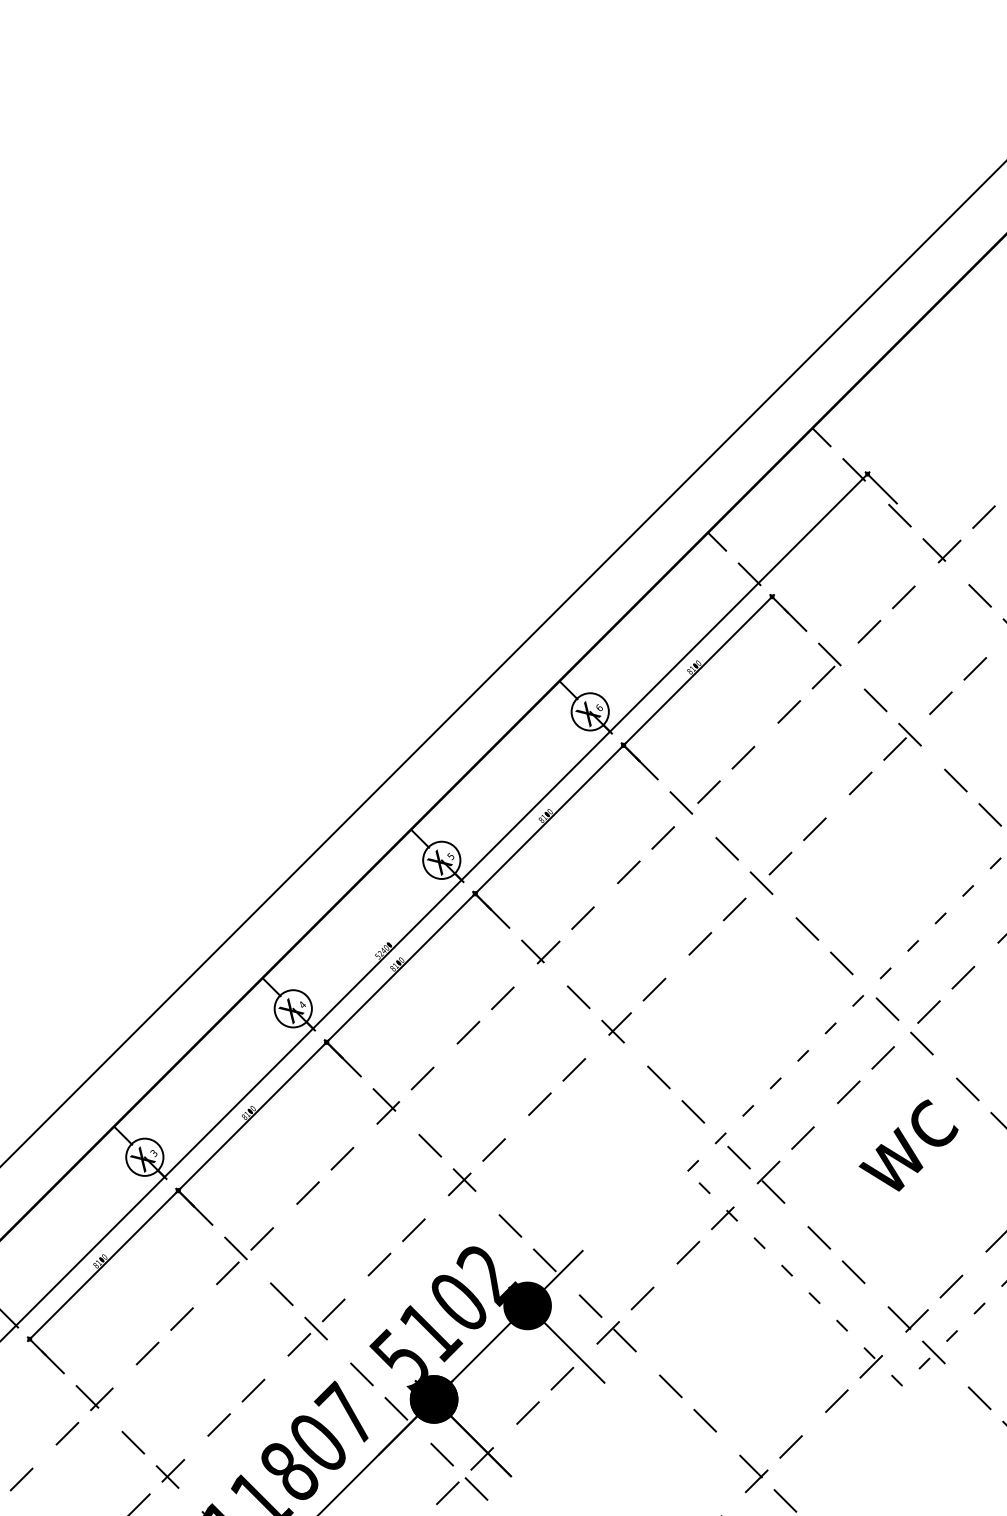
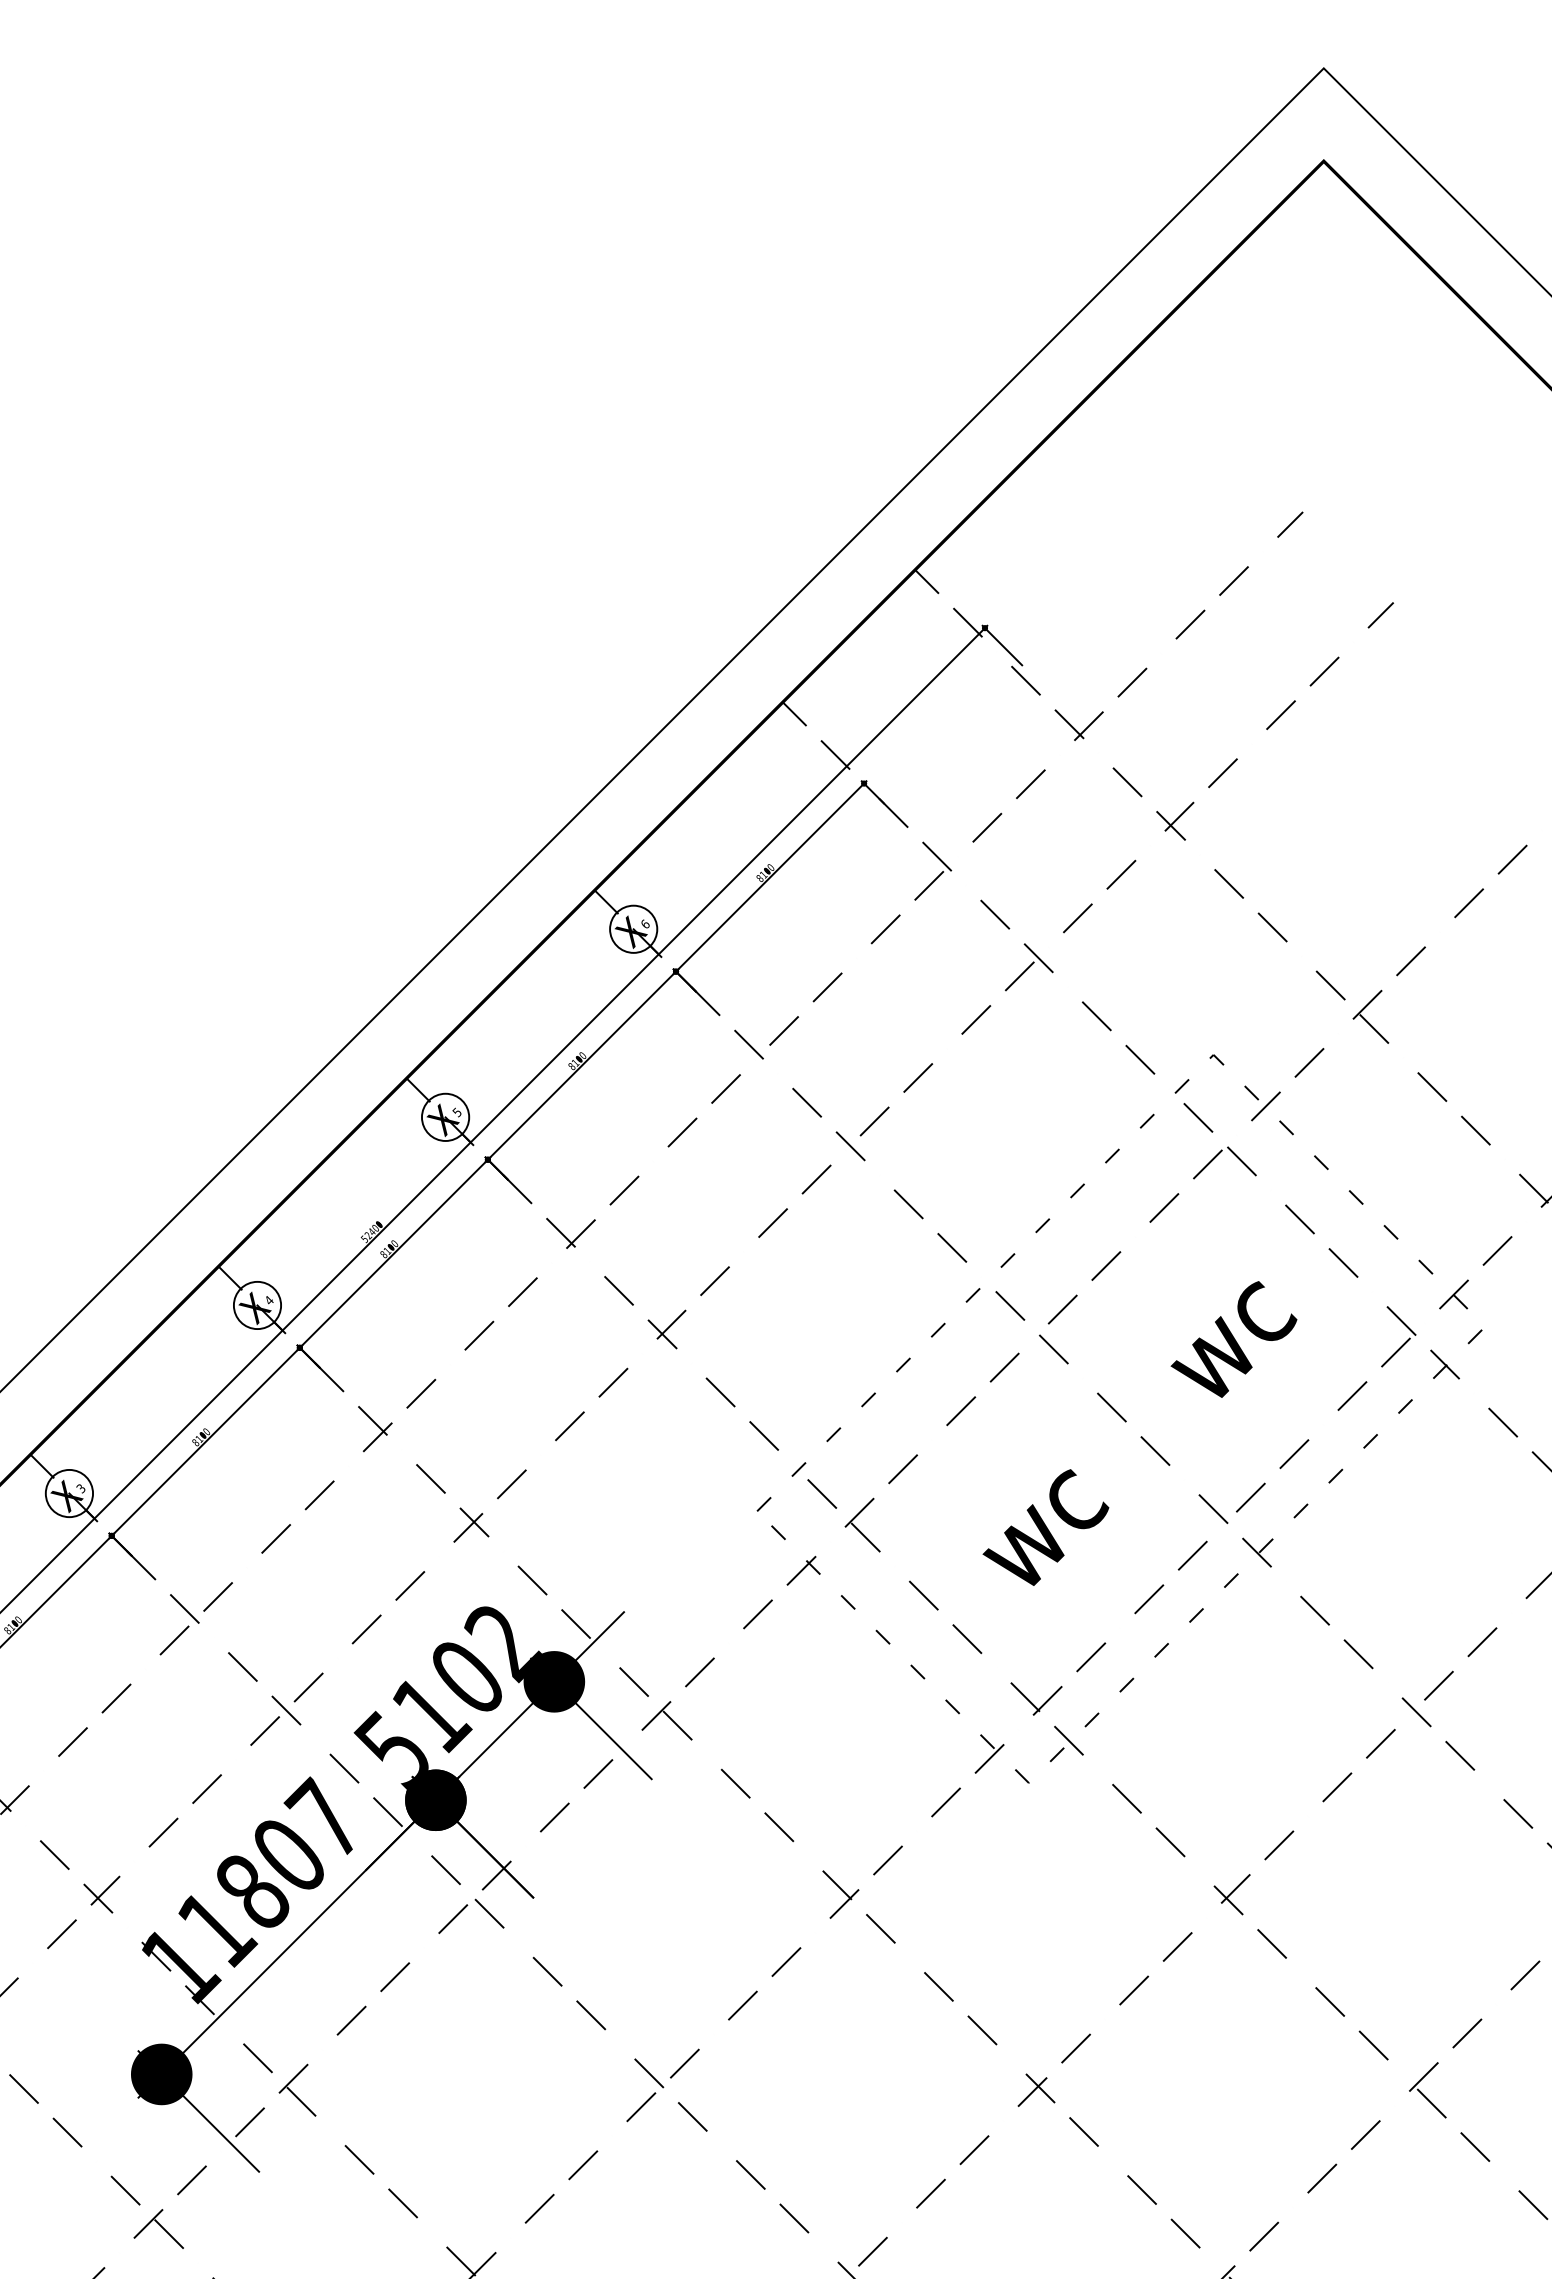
text: (908, 1145) -> (1045, 1527), moved

